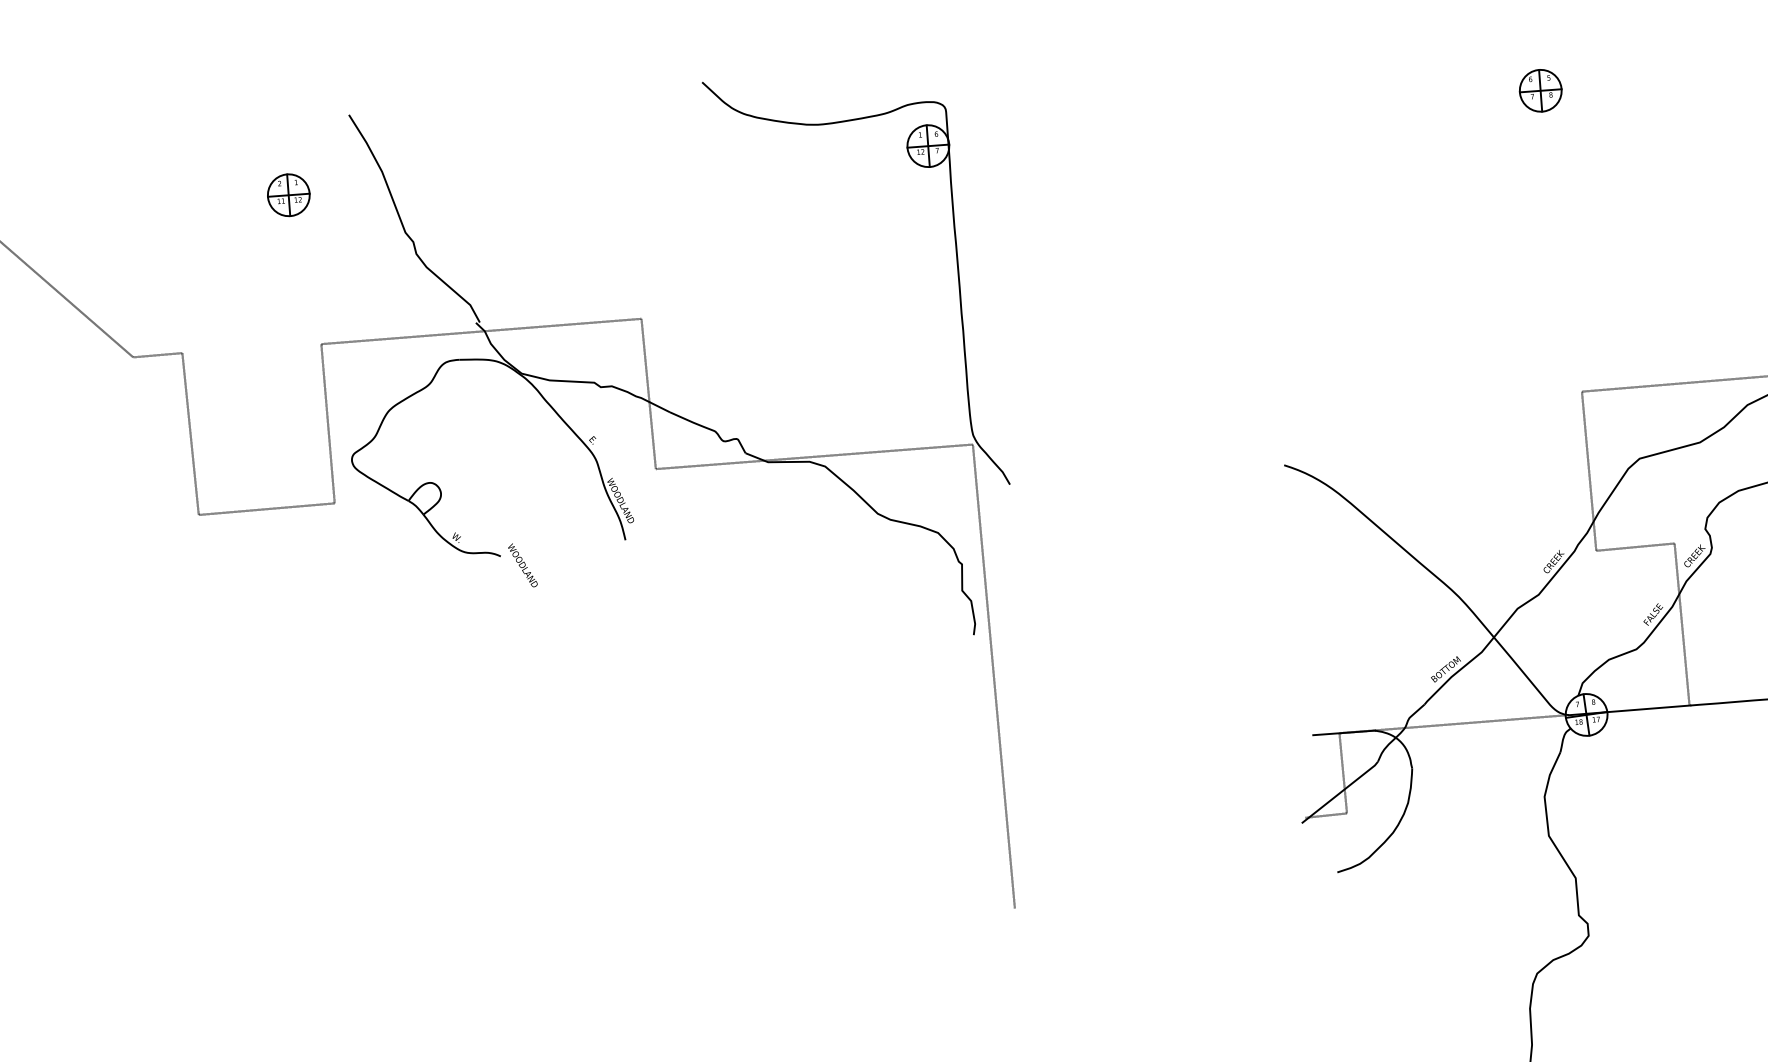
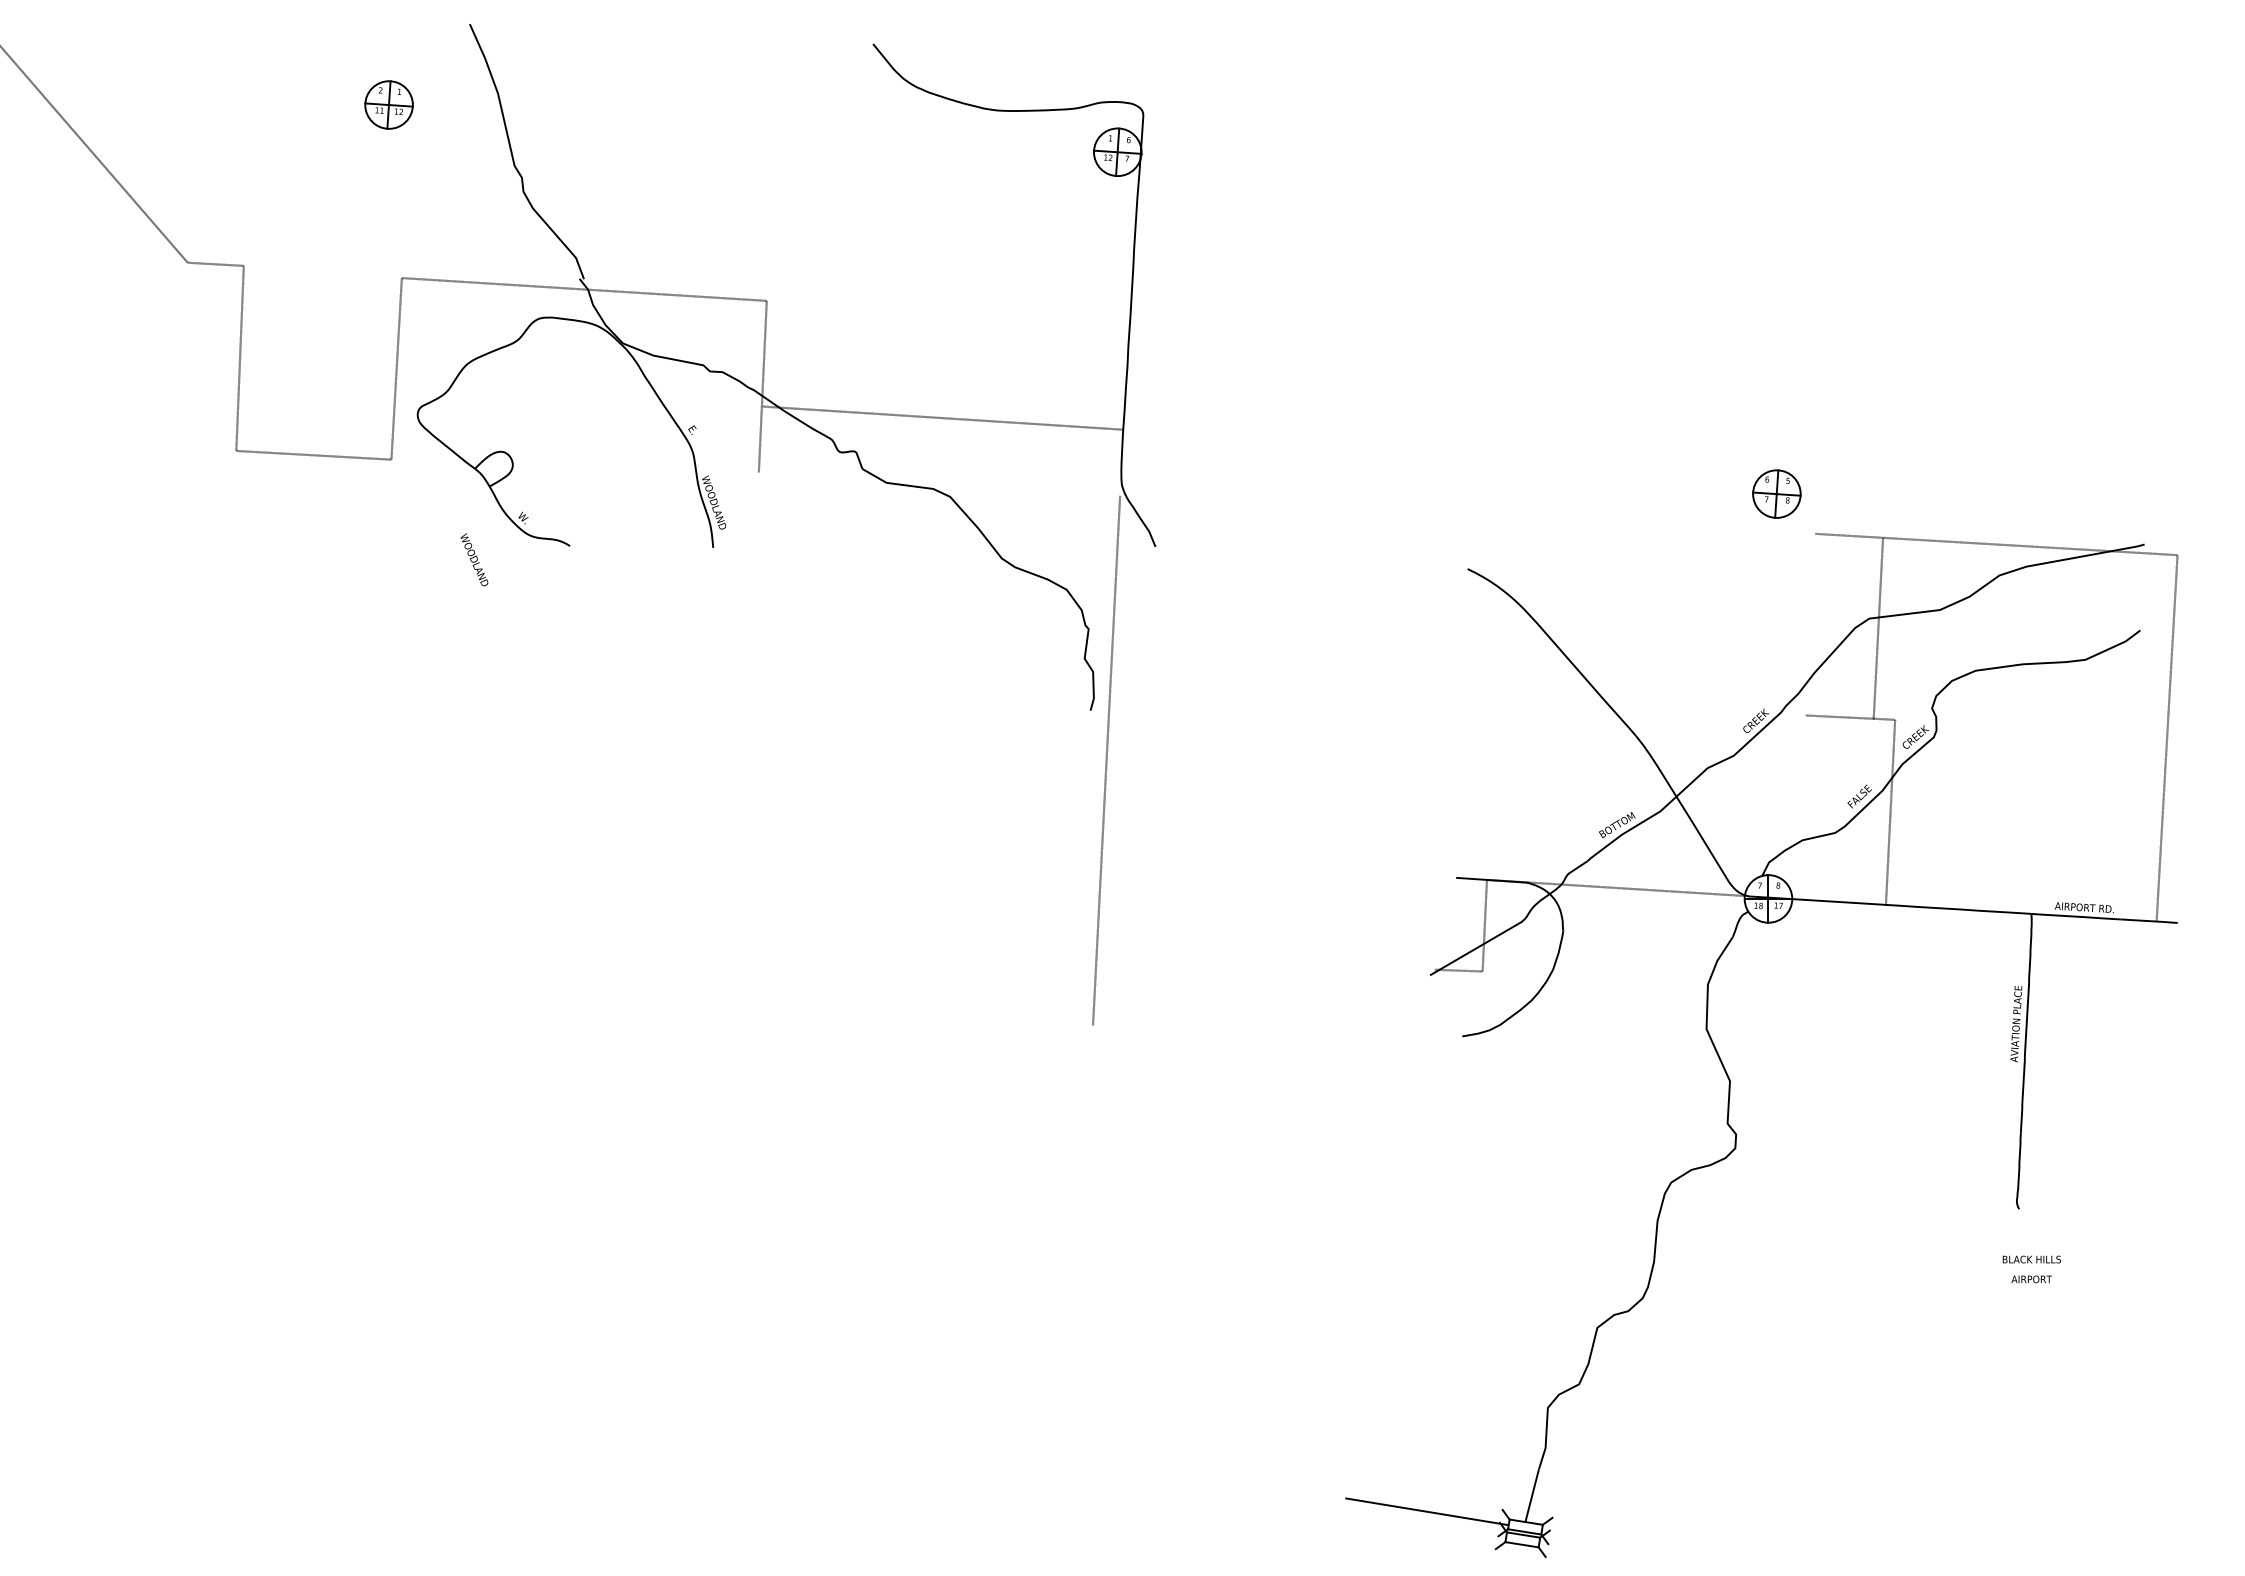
part: (1540, 90) -> (1776, 493), moved
line: (814, 456) -> (943, 417), moved
line: (1589, 471) -> (1878, 628), moved
text: (522, 565) -> (474, 559), moved

